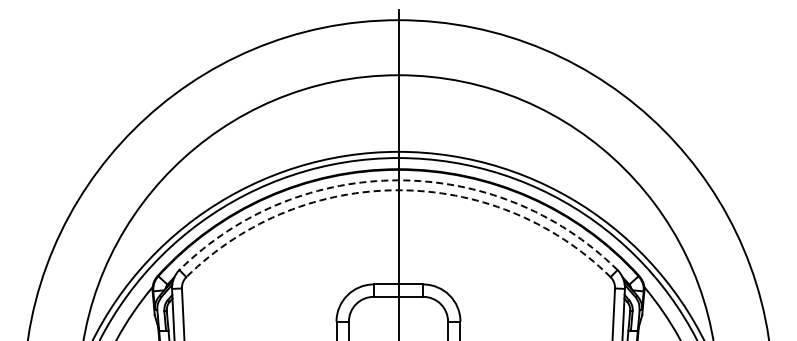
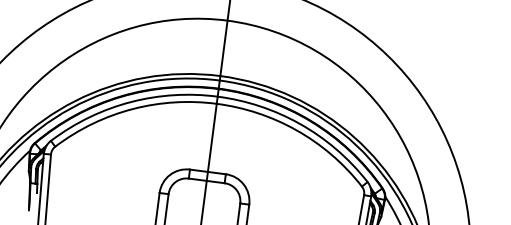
arc: (398, 180) -> (217, 96), dashed -> solid
arc: (398, 190) -> (216, 104), dashed -> solid

